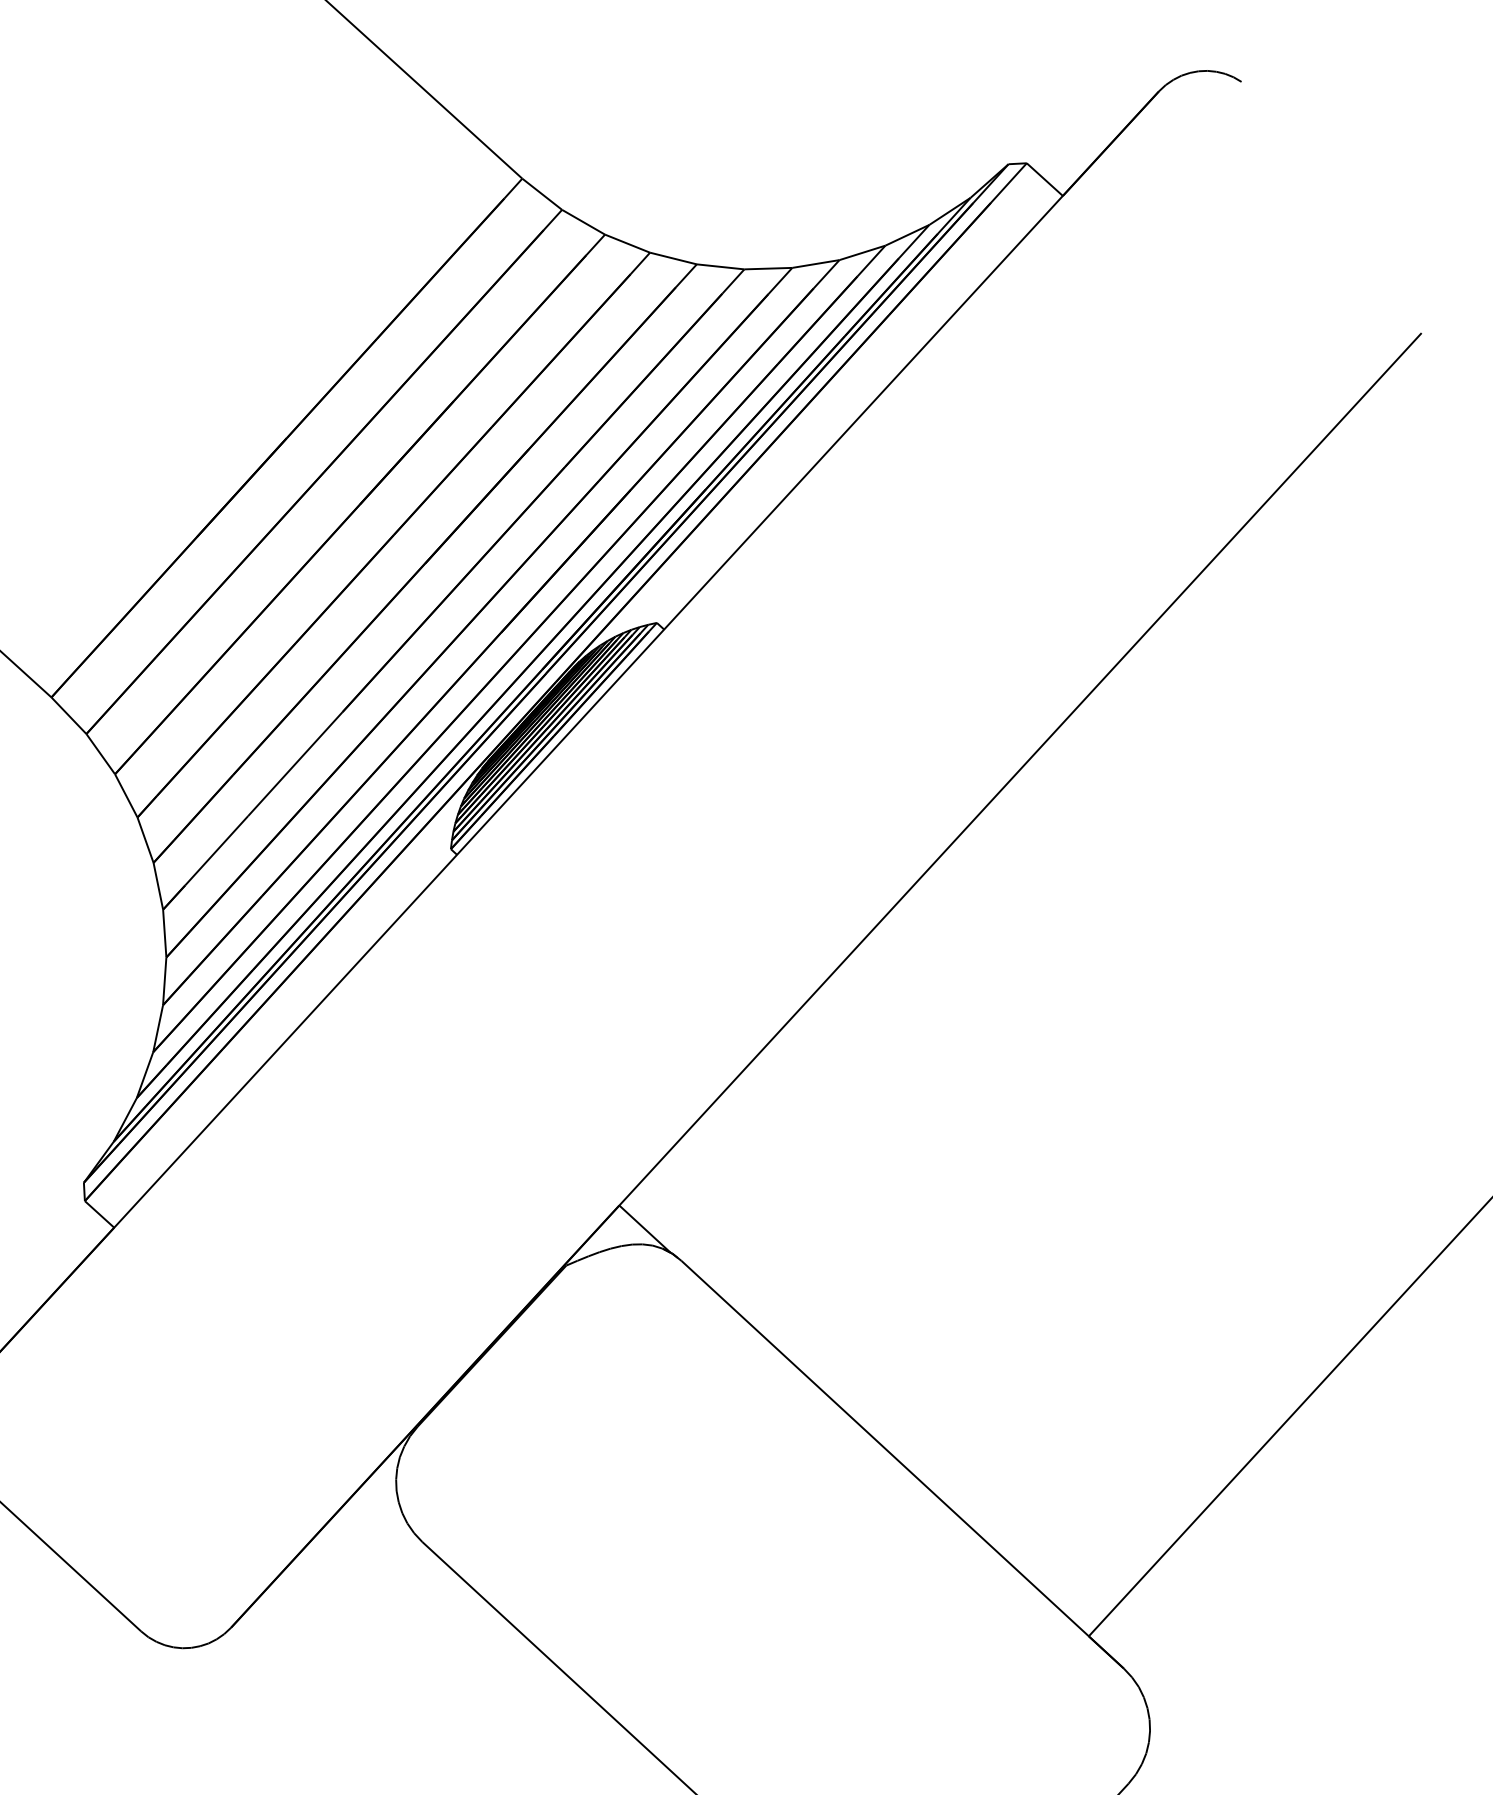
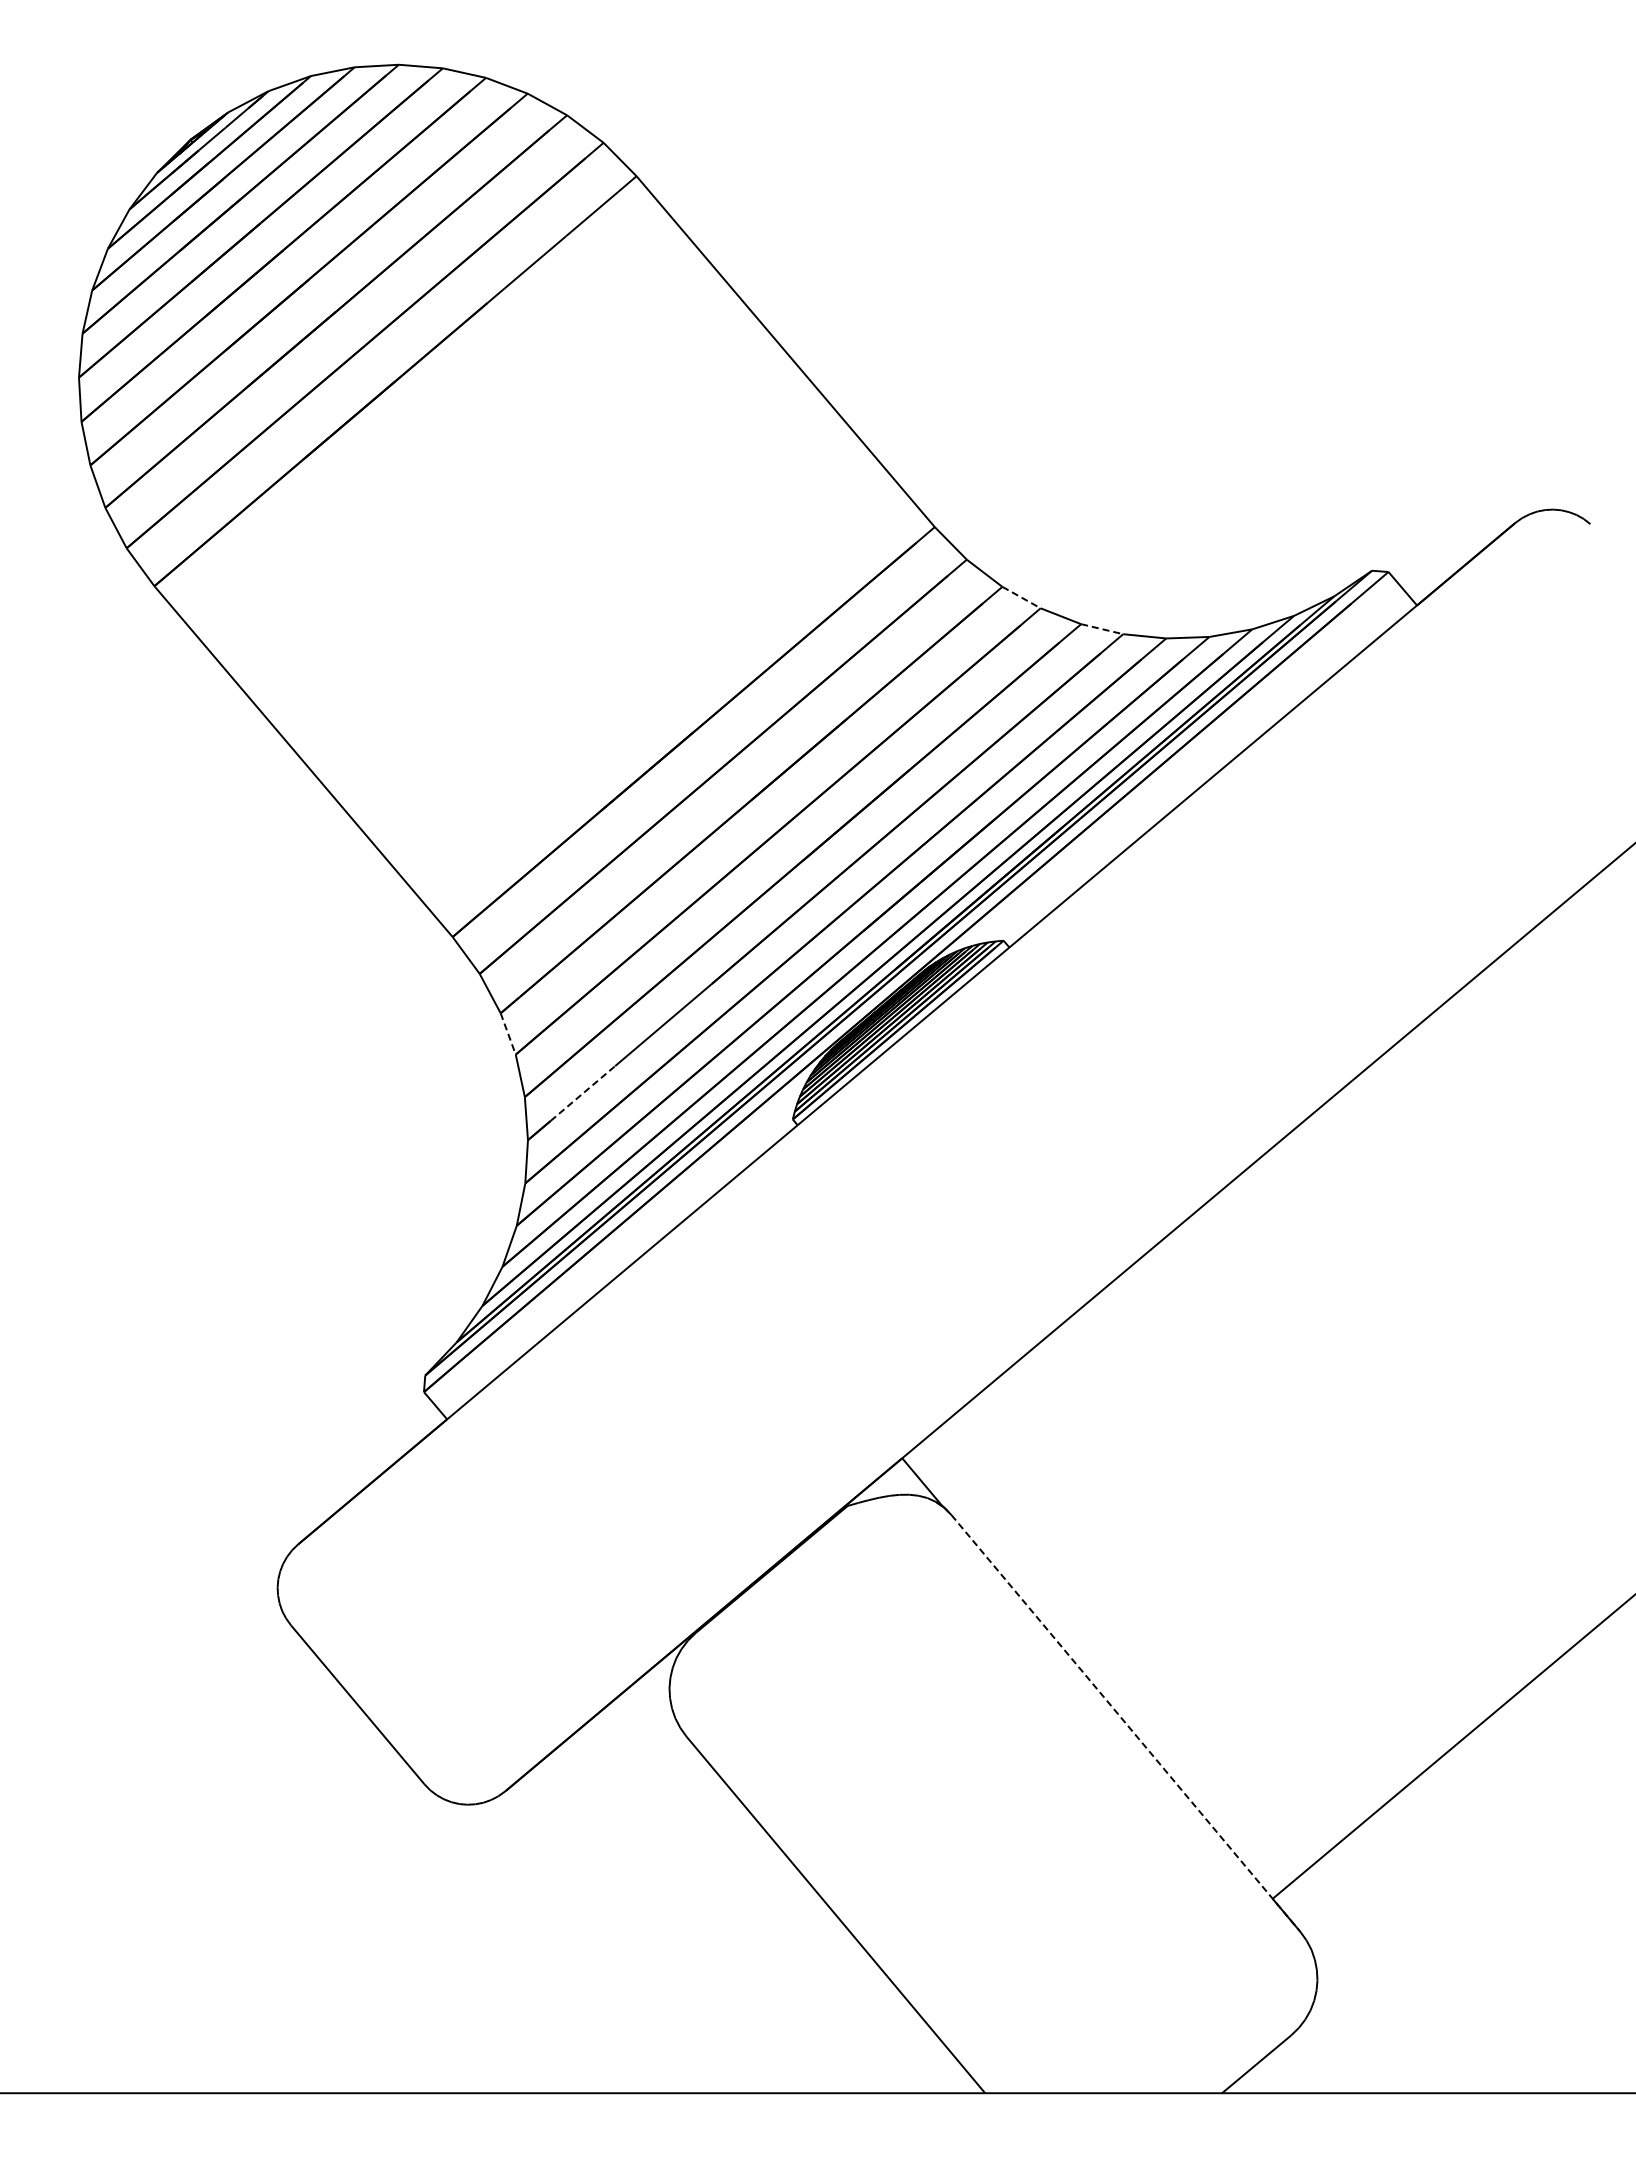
line: (627, 243) -> (1021, 597), solid -> dashed
line: (721, 267) -> (1102, 629), solid -> dashed
line: (126, 796) -> (508, 1034), solid -> dashed
line: (217, 850) -> (583, 1093), solid -> dashed
line: (902, 1464) -> (1125, 1723), solid -> dashed

